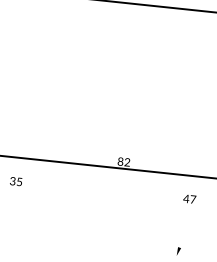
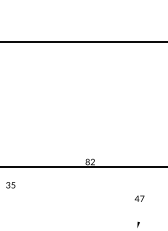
text: (189, 198) -> (139, 198), moved

